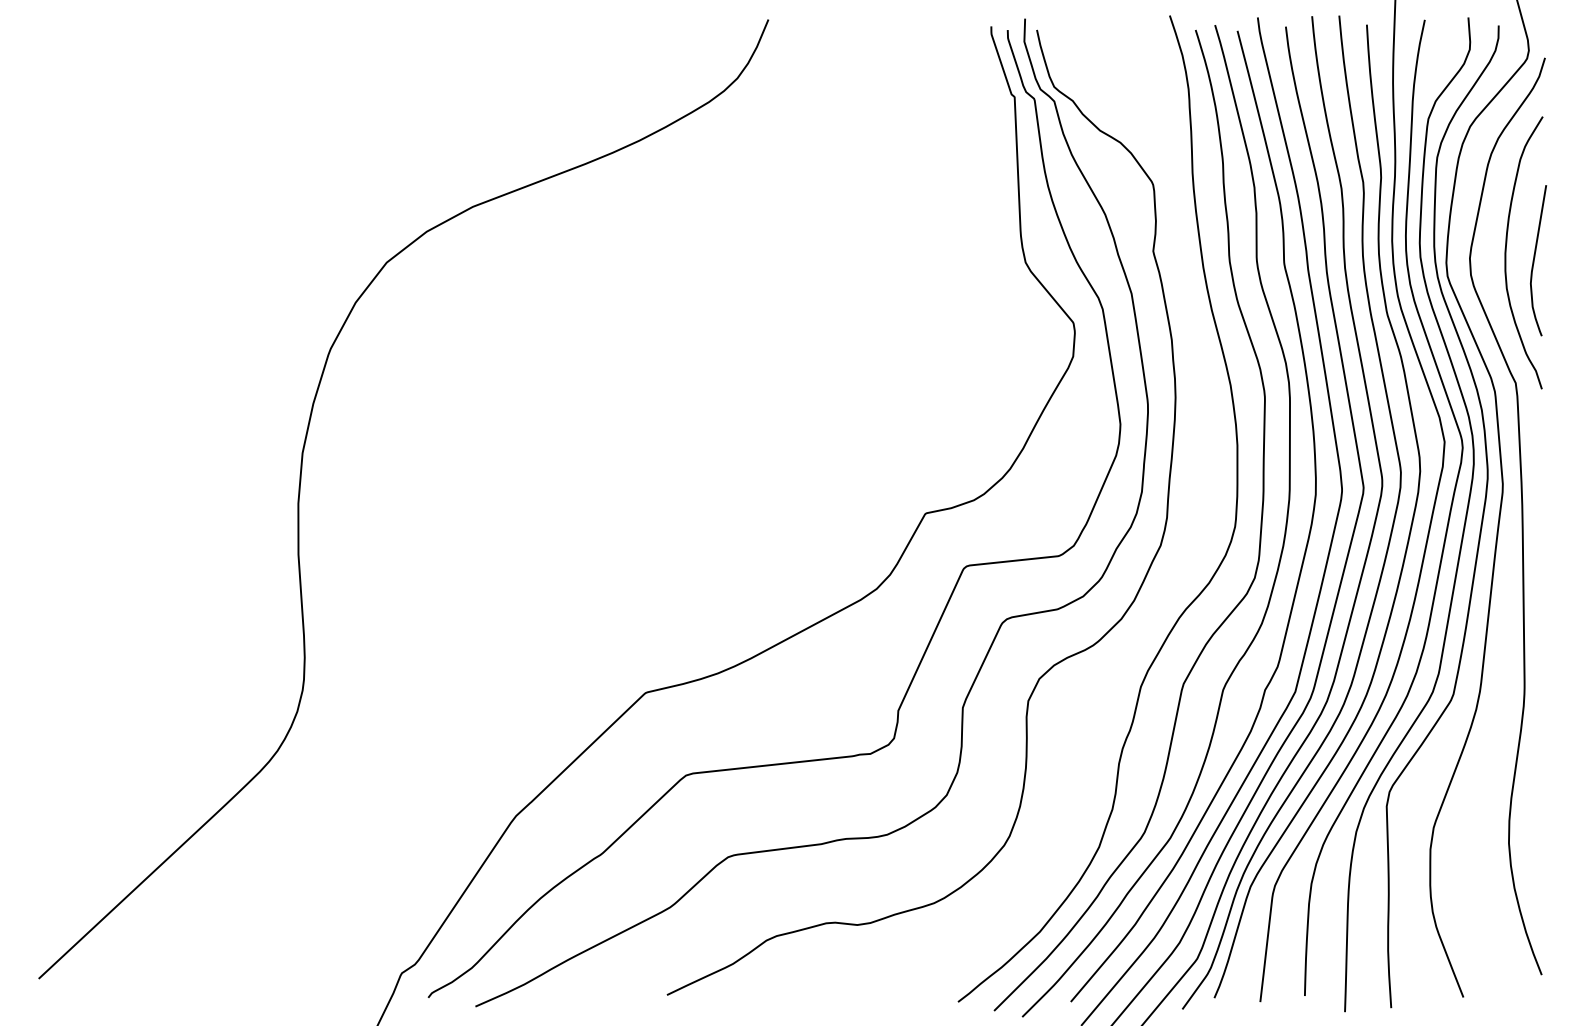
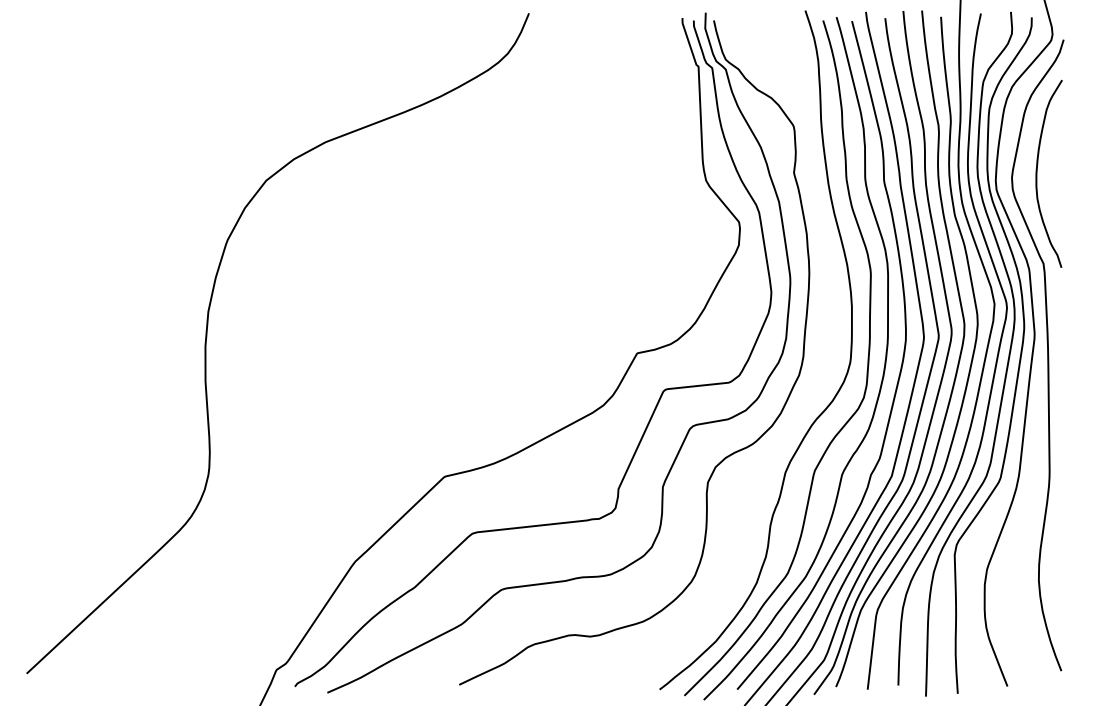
curve: (1536, 258) -> (1057, 177), removed

